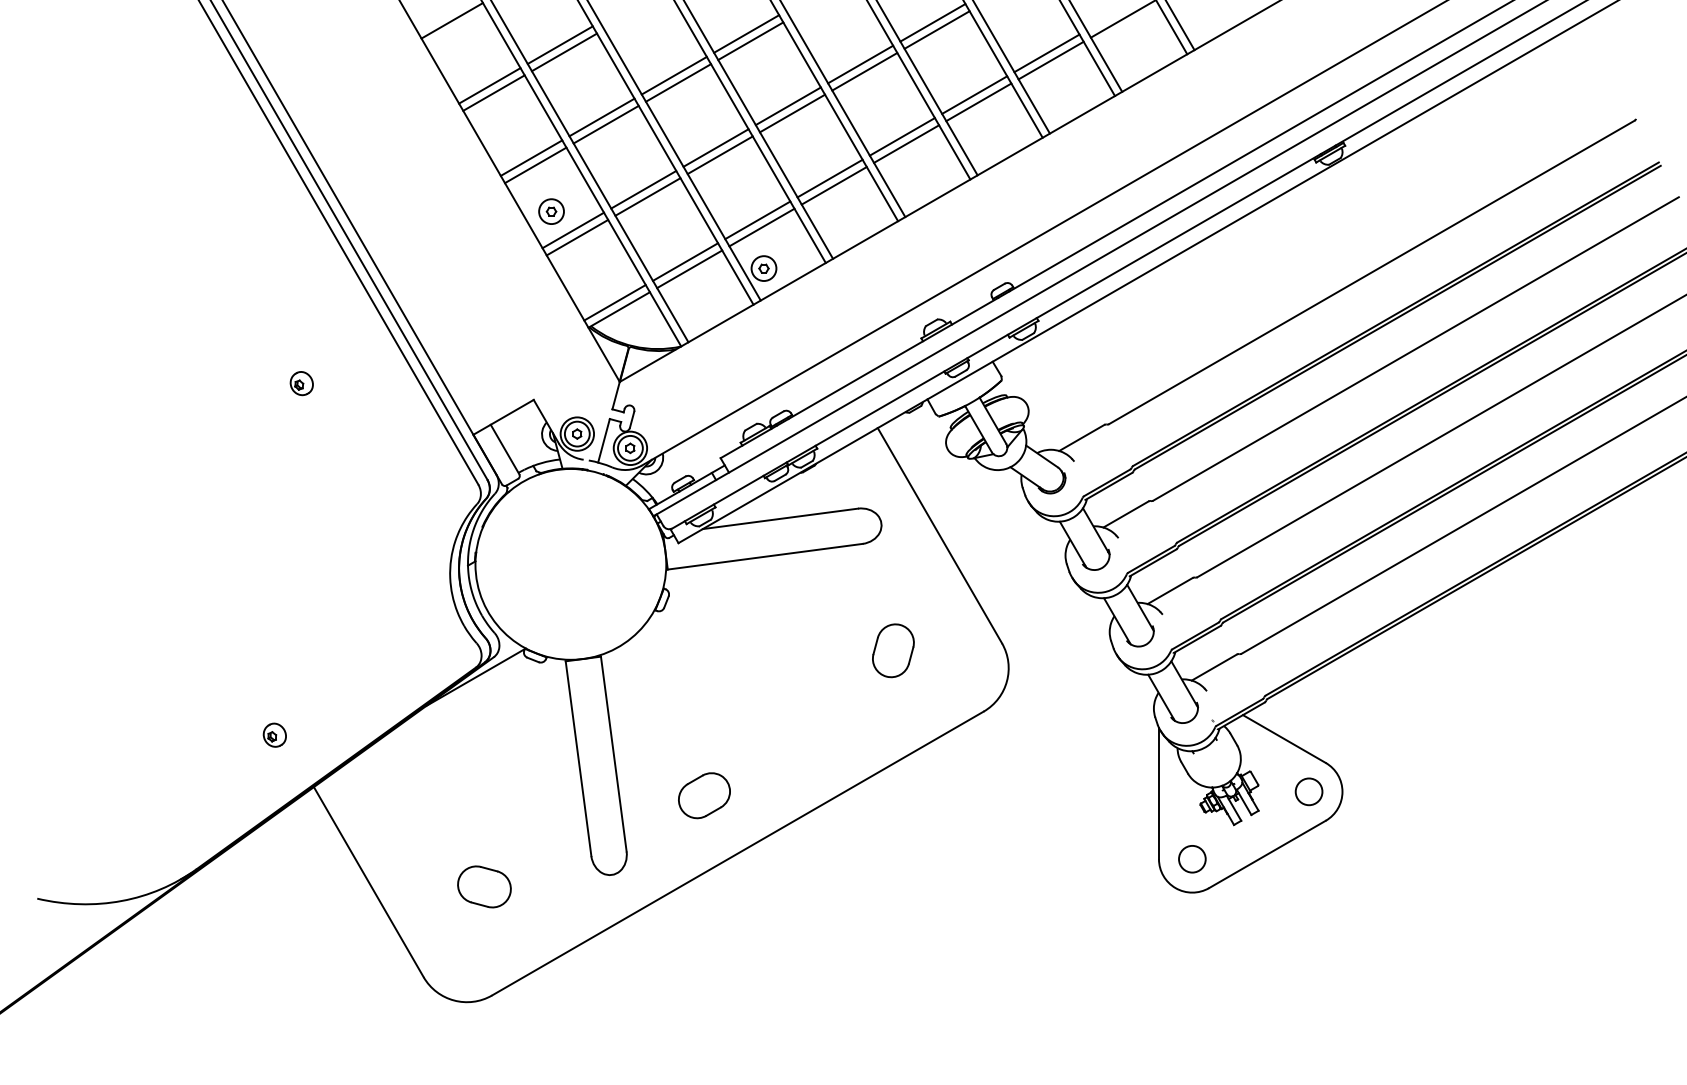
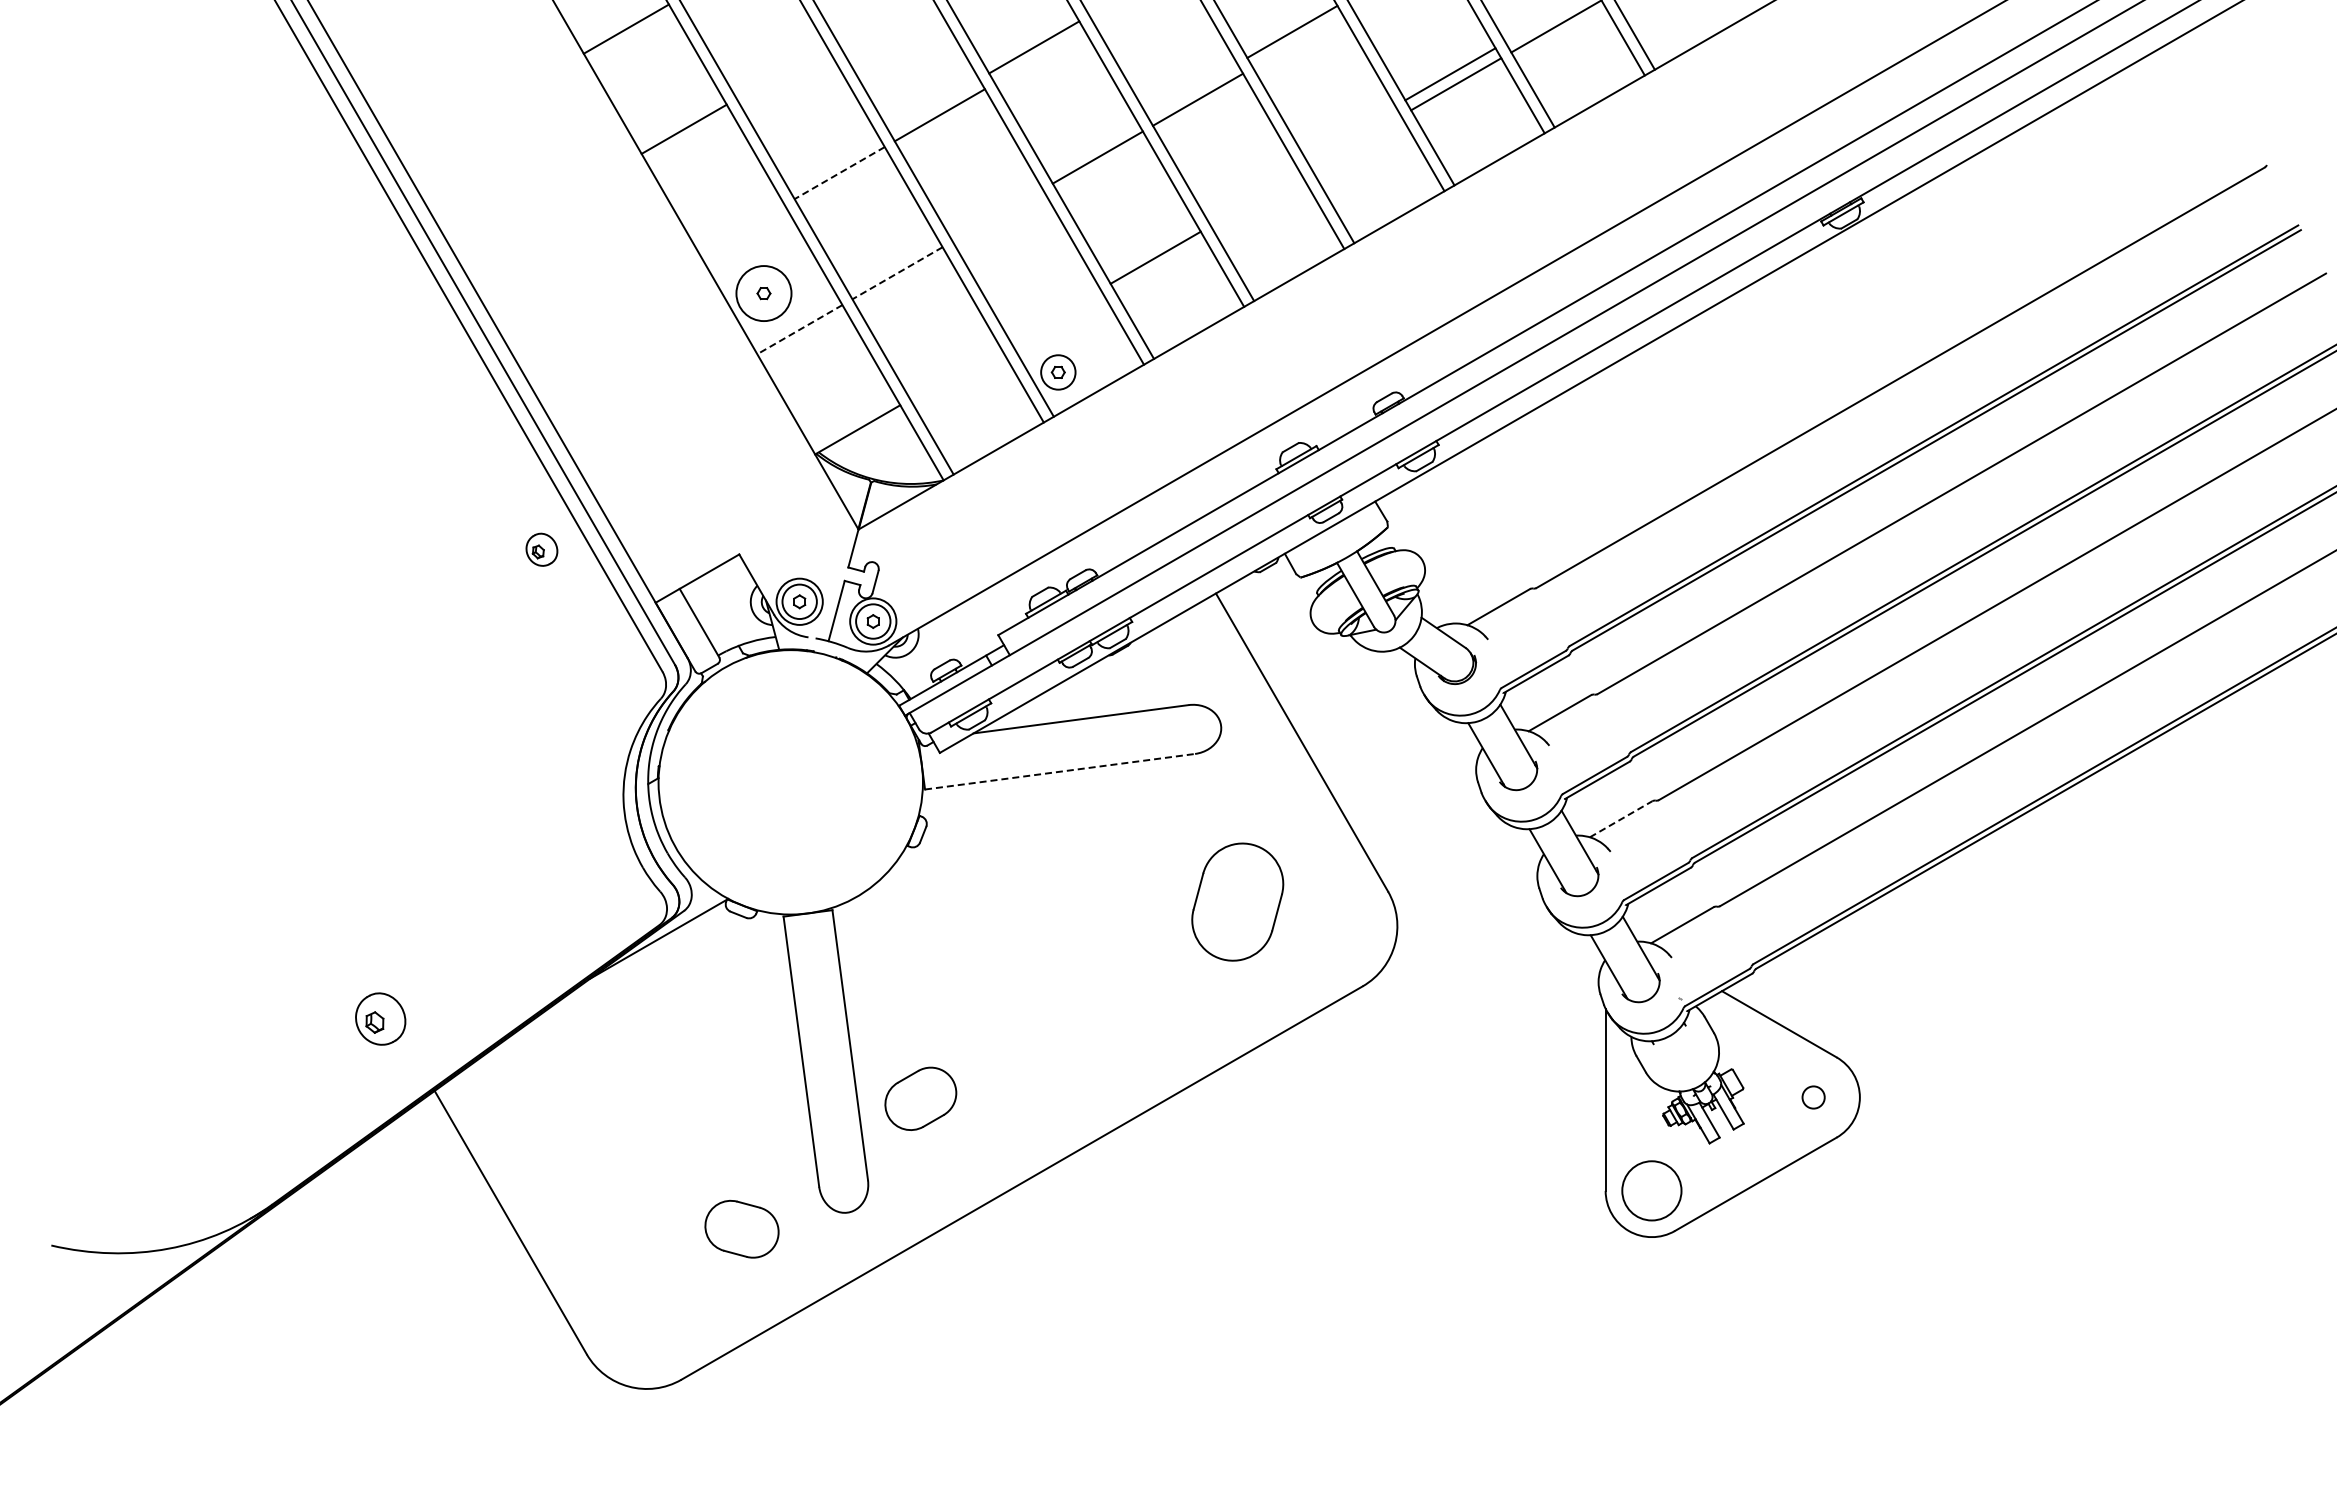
line: (937, 29) -> (1298, 41), removed
line: (750, 41) -> (1039, 57), removed
line: (560, 44) -> (776, 62), removed
line: (564, 52) -> (781, 72), removed
line: (860, 64) -> (1192, 89), removed
line: (674, 75) -> (934, 105), removed
line: (489, 85) -> (678, 118), removed
line: (974, 95) -> (1350, 132), removed
line: (978, 102) -> (1355, 142), removed
line: (788, 106) -> (1092, 147), removed
line: (601, 117) -> (833, 163), removed
line: (606, 124) -> (839, 173), solid -> dashed
line: (902, 136) -> (1250, 189), removed
line: (906, 143) -> (1255, 199), removed
line: (715, 148) -> (991, 205), removed
line: (720, 155) -> (997, 215), removed
line: (531, 158) -> (735, 219), removed
line: (535, 165) -> (741, 229), removed
line: (829, 178) -> (1149, 247), removed
line: (643, 189) -> (891, 263), removed
line: (647, 197) -> (897, 273), solid -> dashed
circle: (551, 211) -> (763, 293), size x1.6
line: (757, 220) -> (1049, 305), removed
line: (761, 227) -> (1055, 315), removed
line: (572, 230) -> (793, 319), removed
line: (577, 237) -> (799, 329), solid -> dashed
line: (685, 262) -> (949, 363), removed
line: (689, 269) -> (955, 373), removed
line: (614, 302) -> (851, 419), removed
part: (301, 383) -> (541, 549), moved
line: (765, 556) -> (1060, 771), solid -> dashed
line: (1170, 590) -> (1621, 818), solid -> dashed
part: (893, 650) -> (1237, 901), size x1.6
part: (274, 734) -> (380, 1018), size x1.6
circle: (1308, 791) -> (1813, 1097), size x0.6
part: (704, 795) -> (920, 1098), moved
circle: (1192, 858) -> (1651, 1190), size x1.6
part: (484, 886) -> (741, 1228), moved

